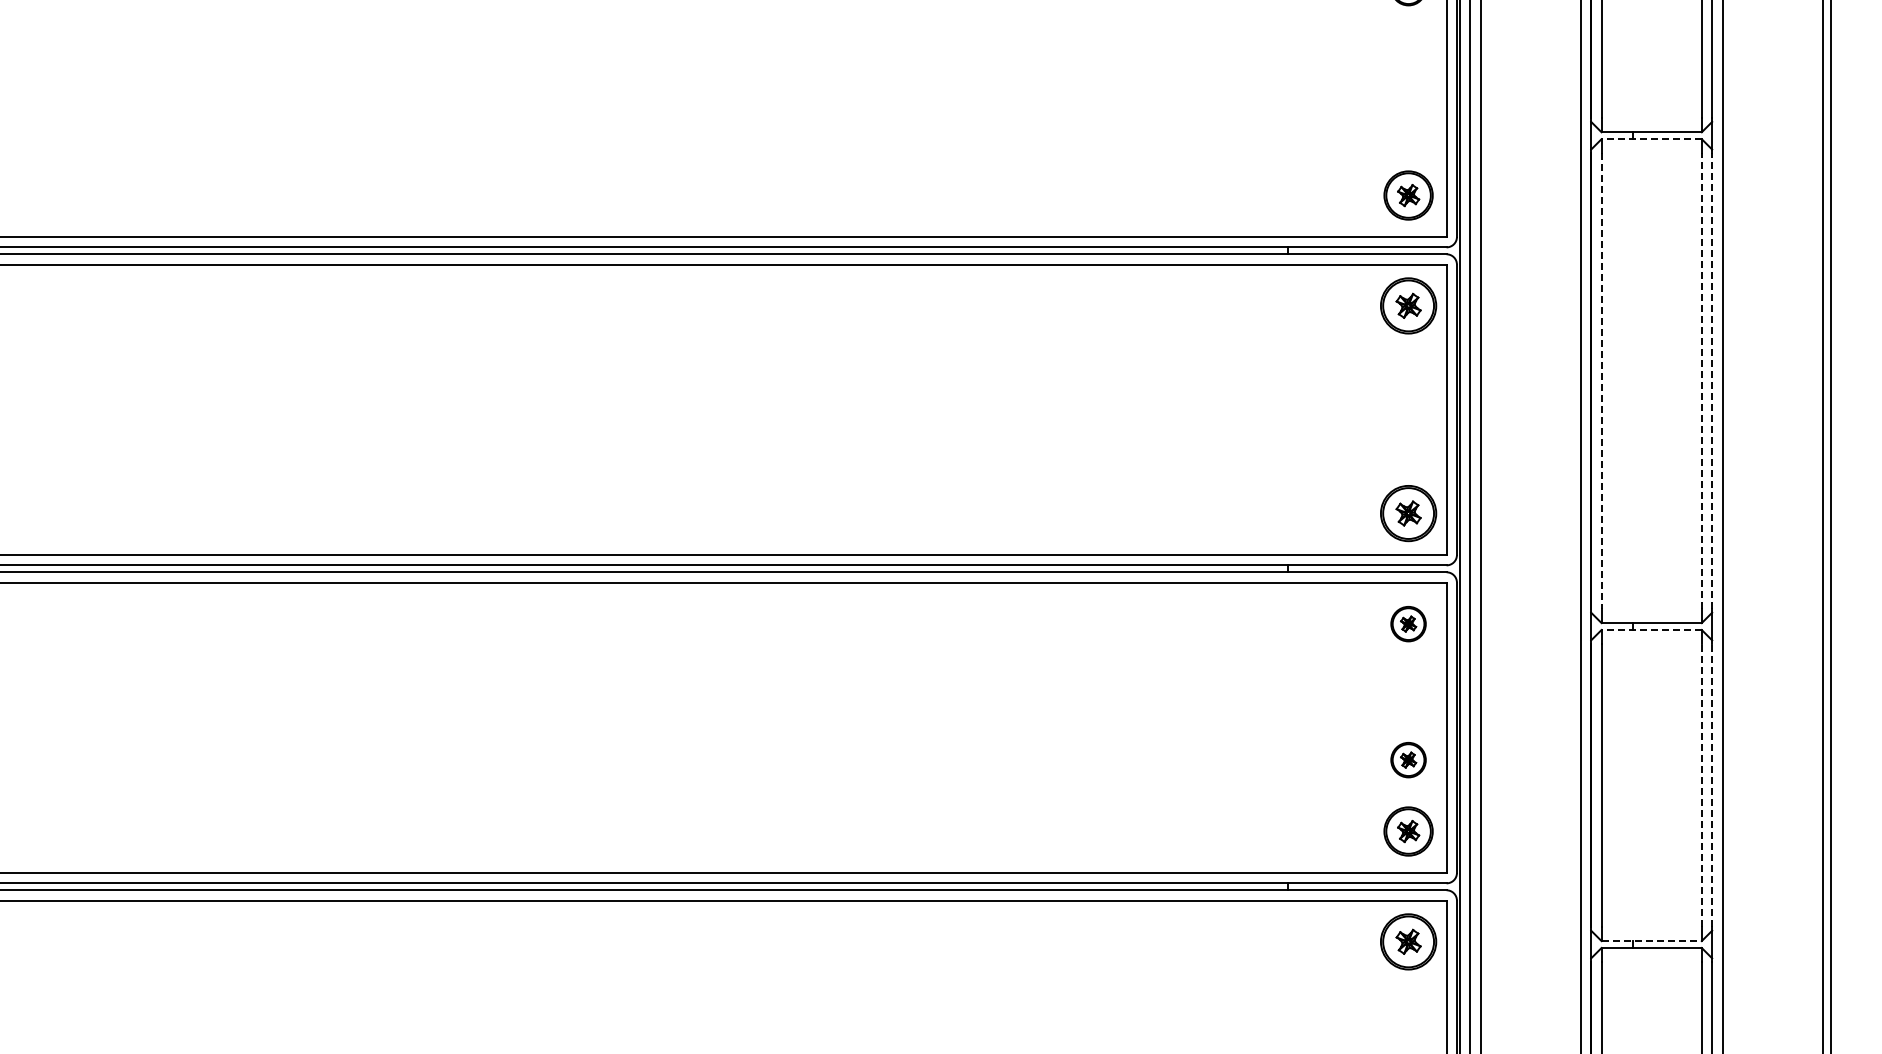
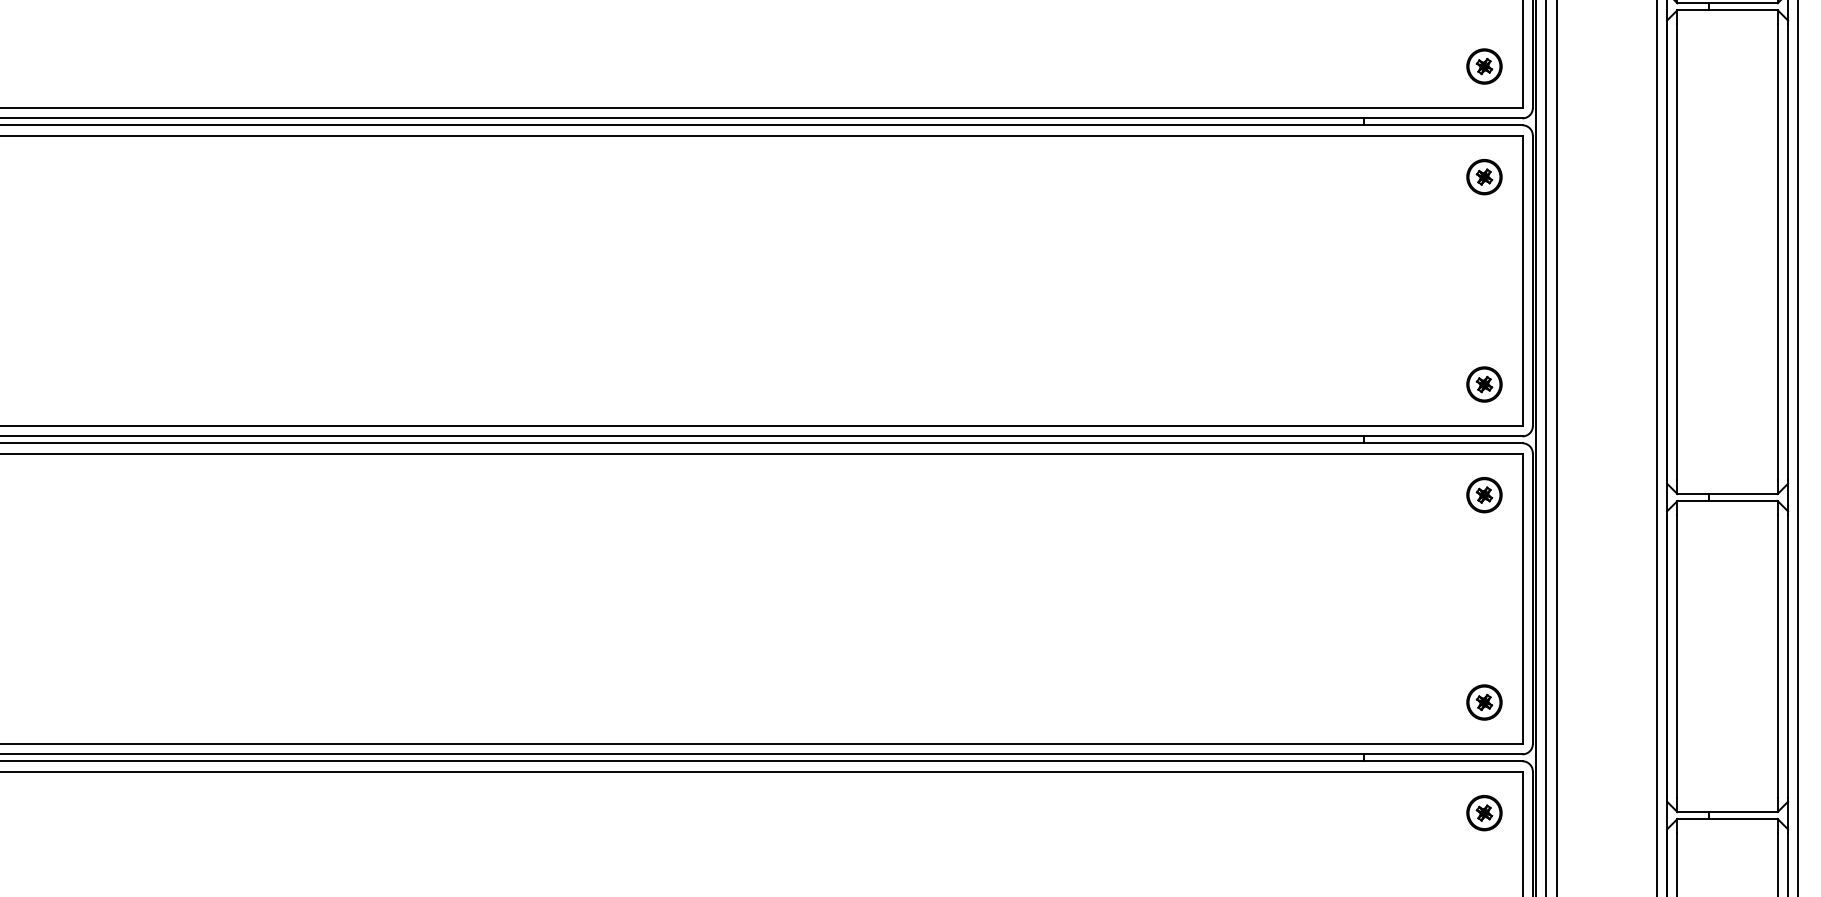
line: (1651, 139) -> (1727, 10), dashed -> solid
part: (1408, 195) -> (1484, 66), size x0.71
part: (1408, 306) -> (1484, 177), size x0.62
line: (1701, 380) -> (1777, 251), dashed -> solid
line: (1712, 380) -> (1788, 251), dashed -> solid
line: (1601, 381) -> (1677, 252), dashed -> solid
part: (1408, 513) -> (1484, 384), size x0.62
line: (1651, 630) -> (1727, 501), dashed -> solid
part: (1408, 760) -> (1484, 631), removed
line: (1701, 785) -> (1777, 656), dashed -> solid
line: (1712, 785) -> (1788, 656), dashed -> solid
part: (1408, 831) -> (1484, 702), size x0.71
line: (1652, 941) -> (1728, 812), dashed -> solid
part: (1408, 942) -> (1484, 813), size x0.62

